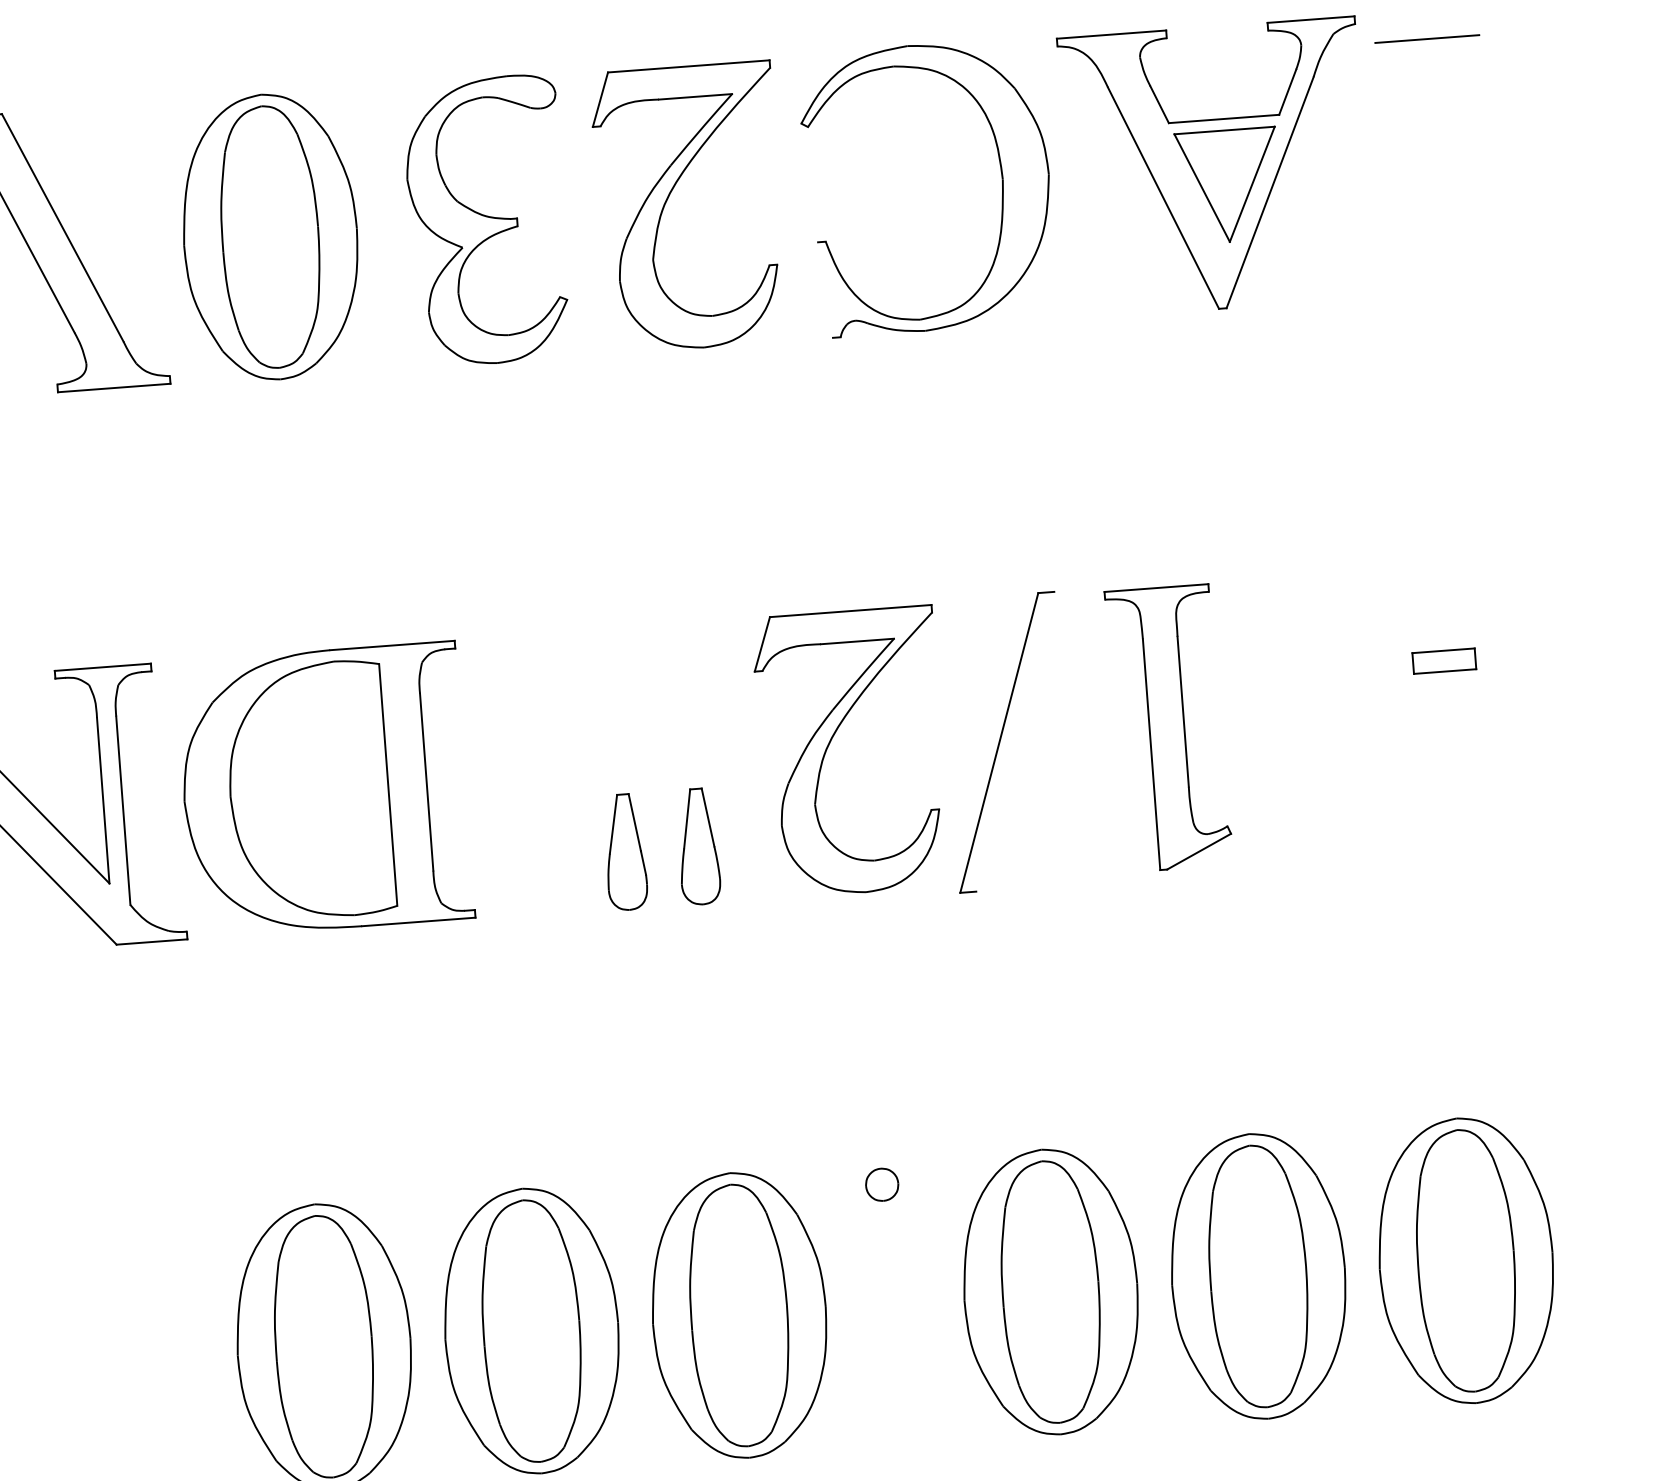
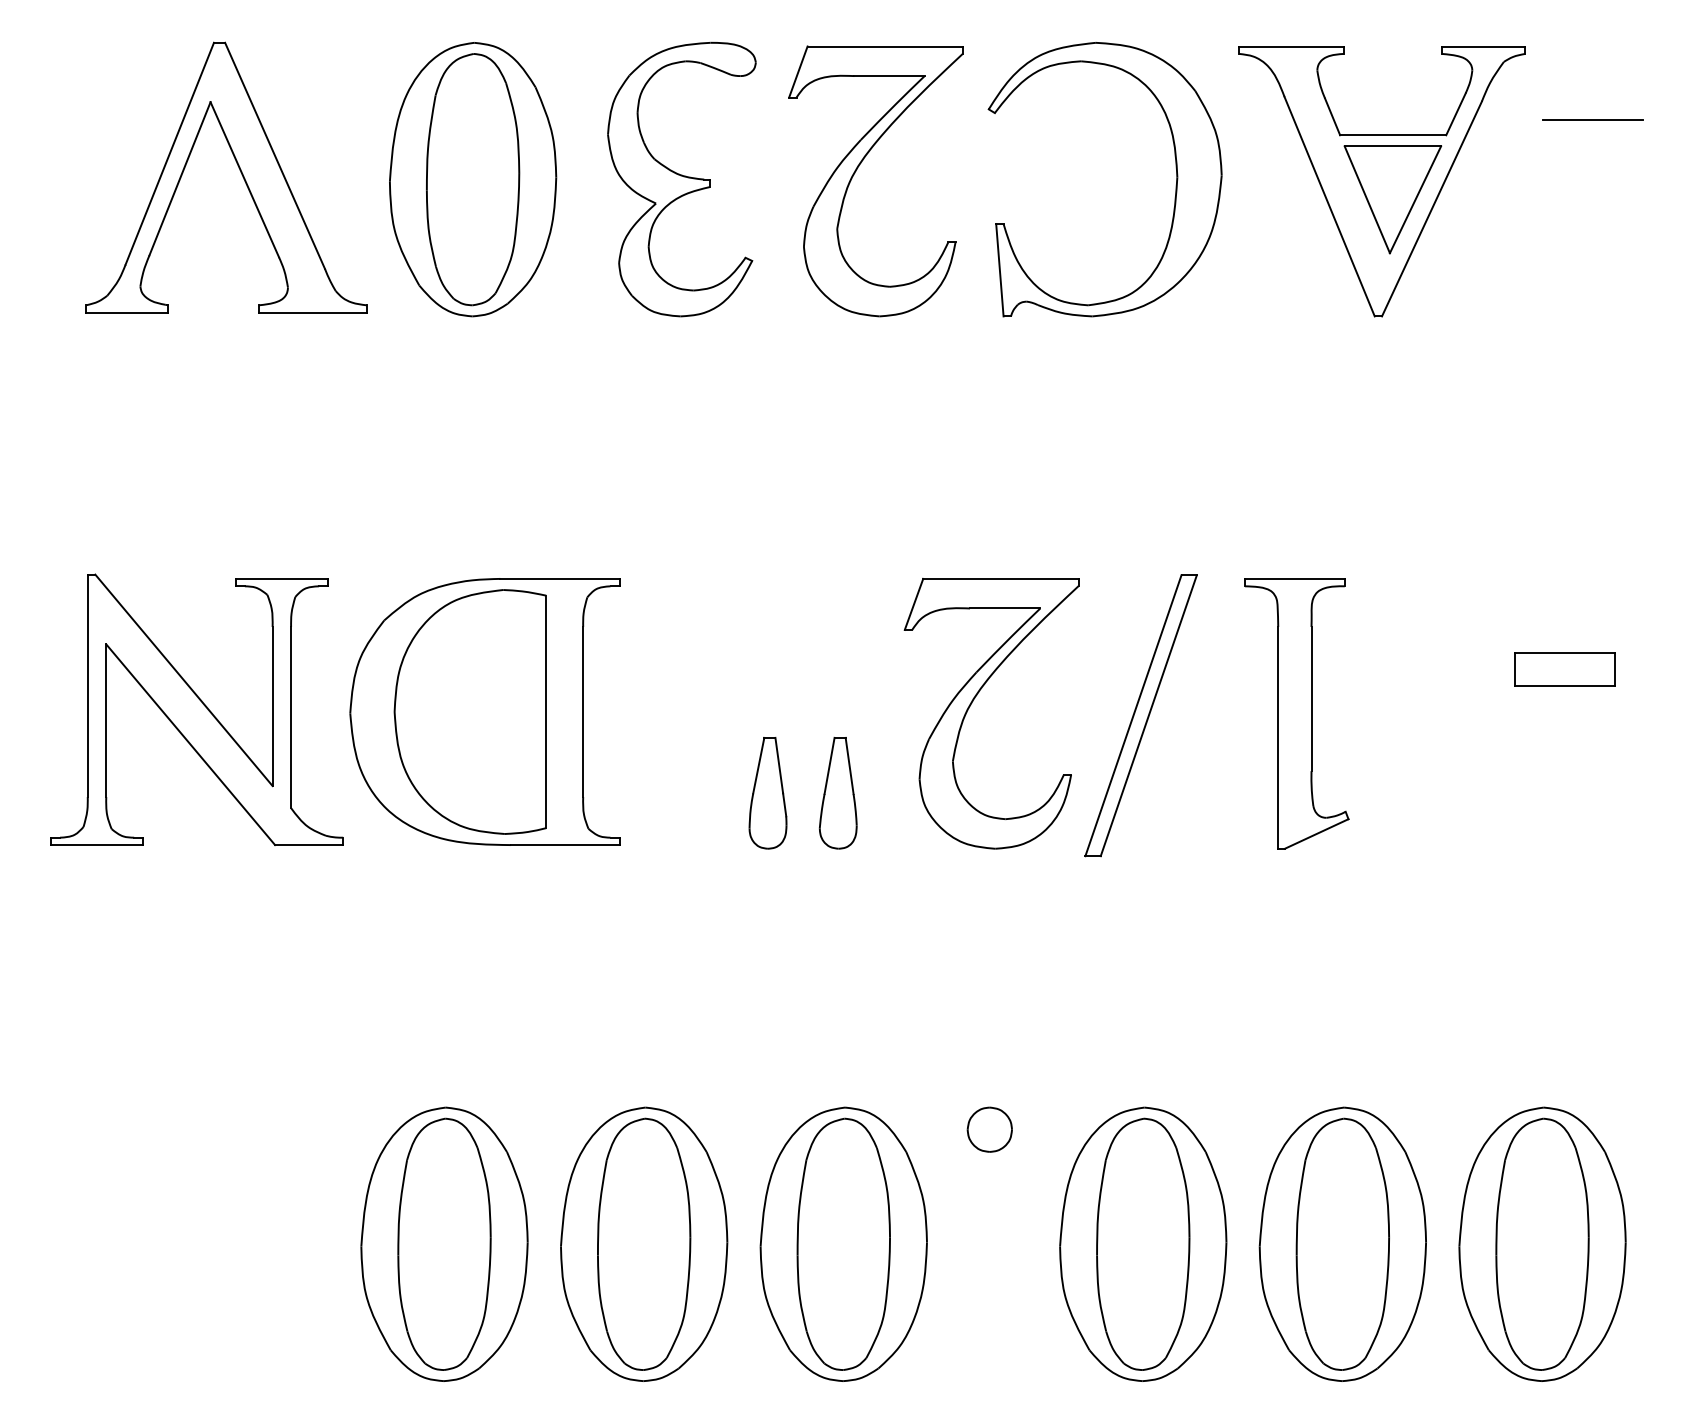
line: (1426, 38) -> (1592, 119), moved
line: (825, 289) -> (999, 269), added
part: (1443, 661) -> (1564, 669), size x1.67
line: (1014, 741) -> (1148, 715), added
part: (881, 1184) -> (989, 1129), size x1.43

